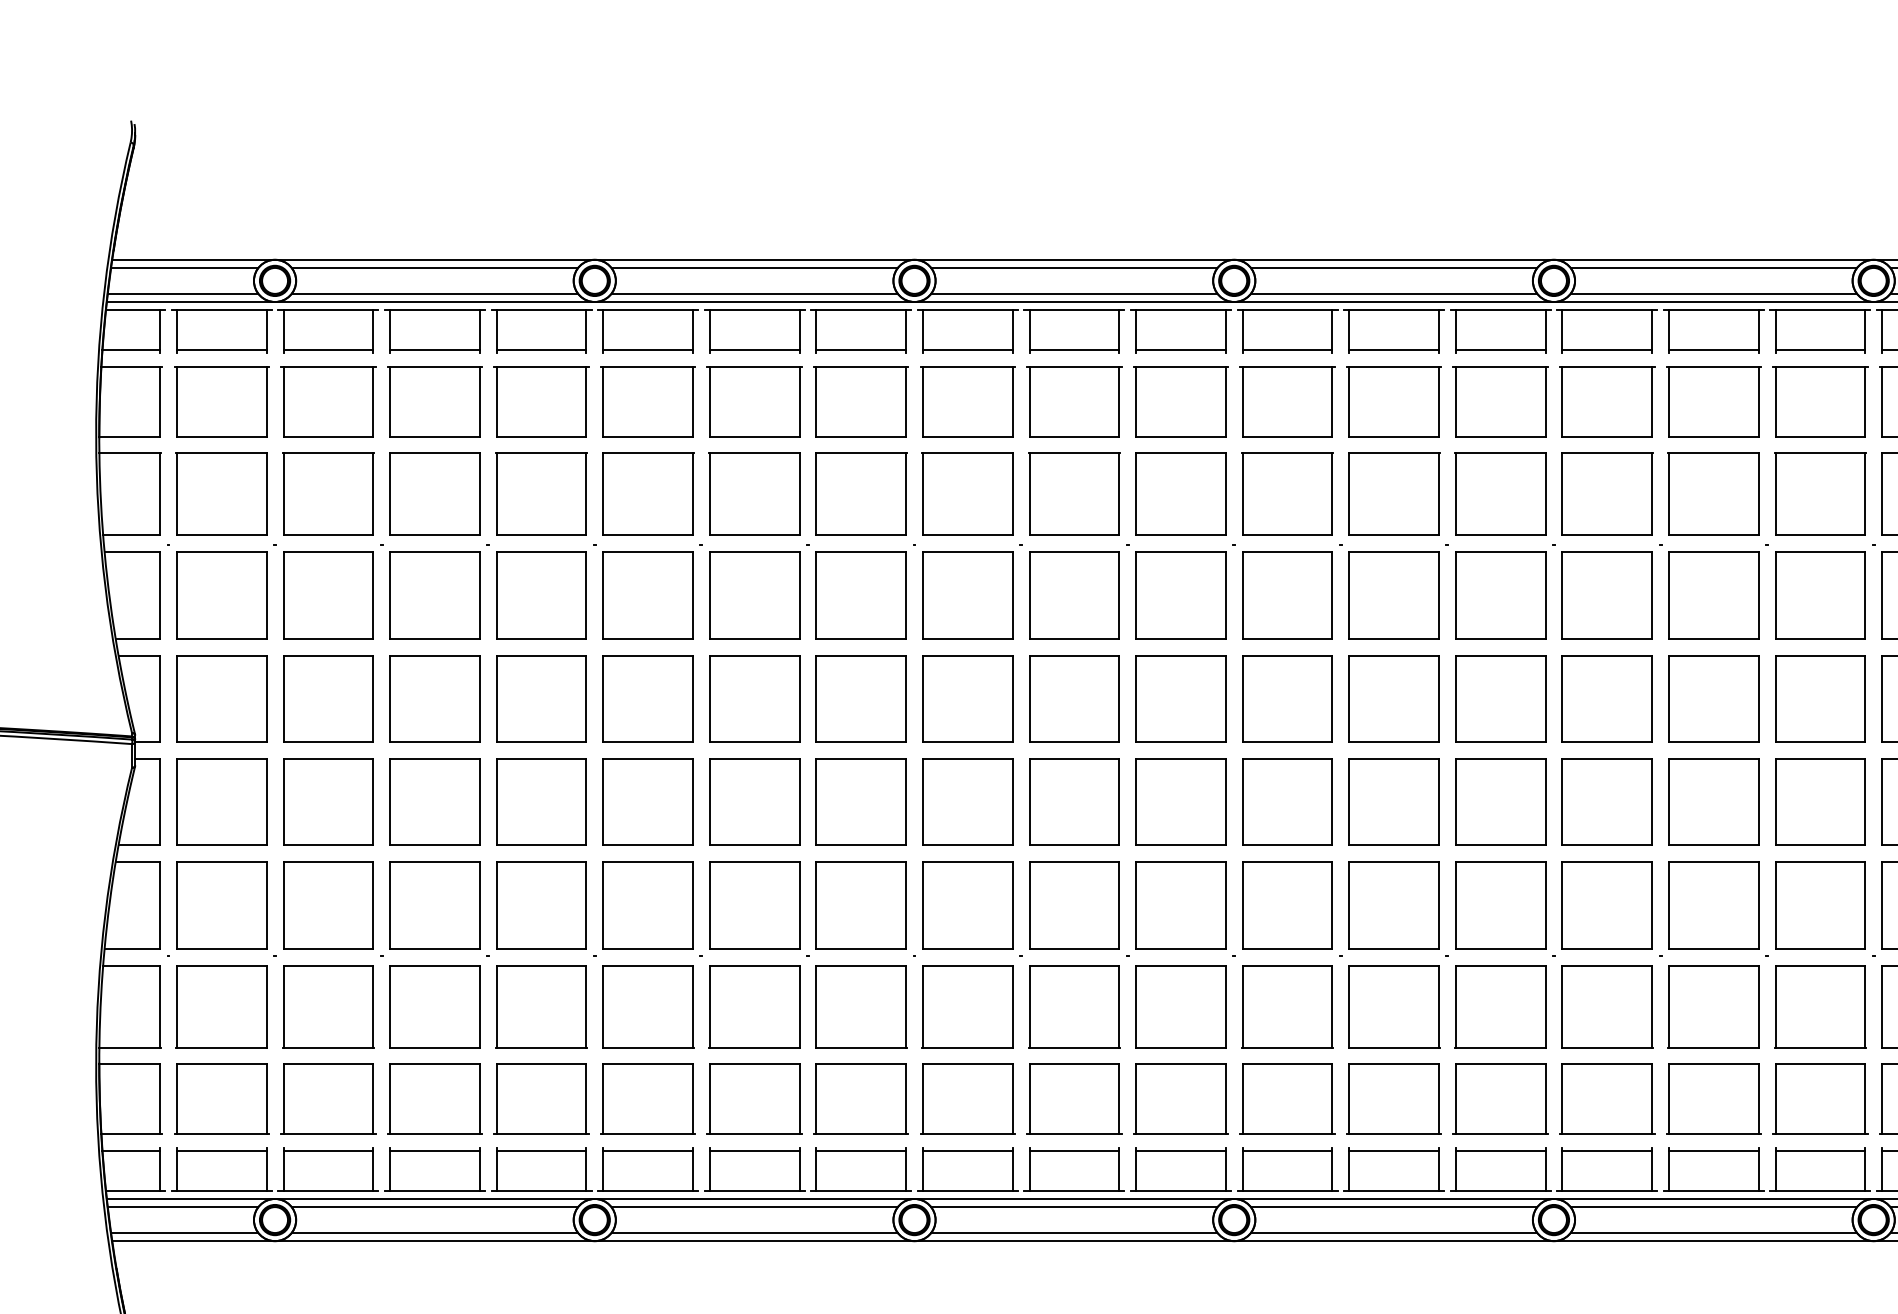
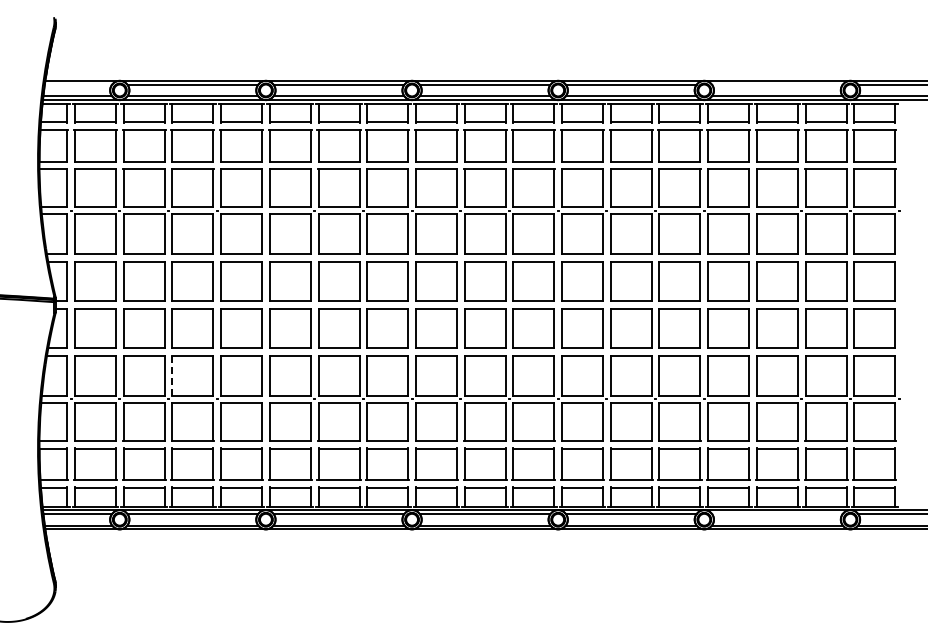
line: (184, 267) -> (78, 84), removed
line: (1714, 267) -> (777, 84), removed
line: (390, 904) -> (172, 375), solid -> dashed
line: (1714, 1206) -> (777, 513), removed

